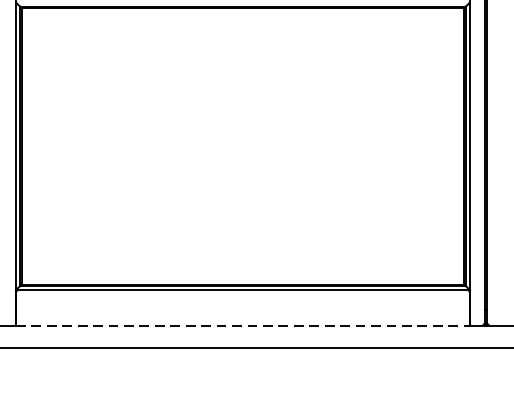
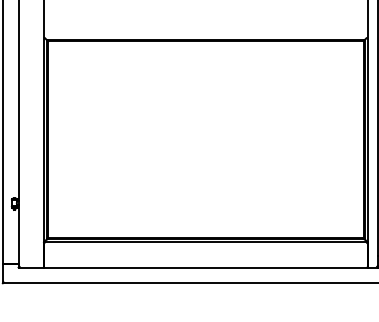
line: (242, 325) -> (205, 267), dashed -> solid

